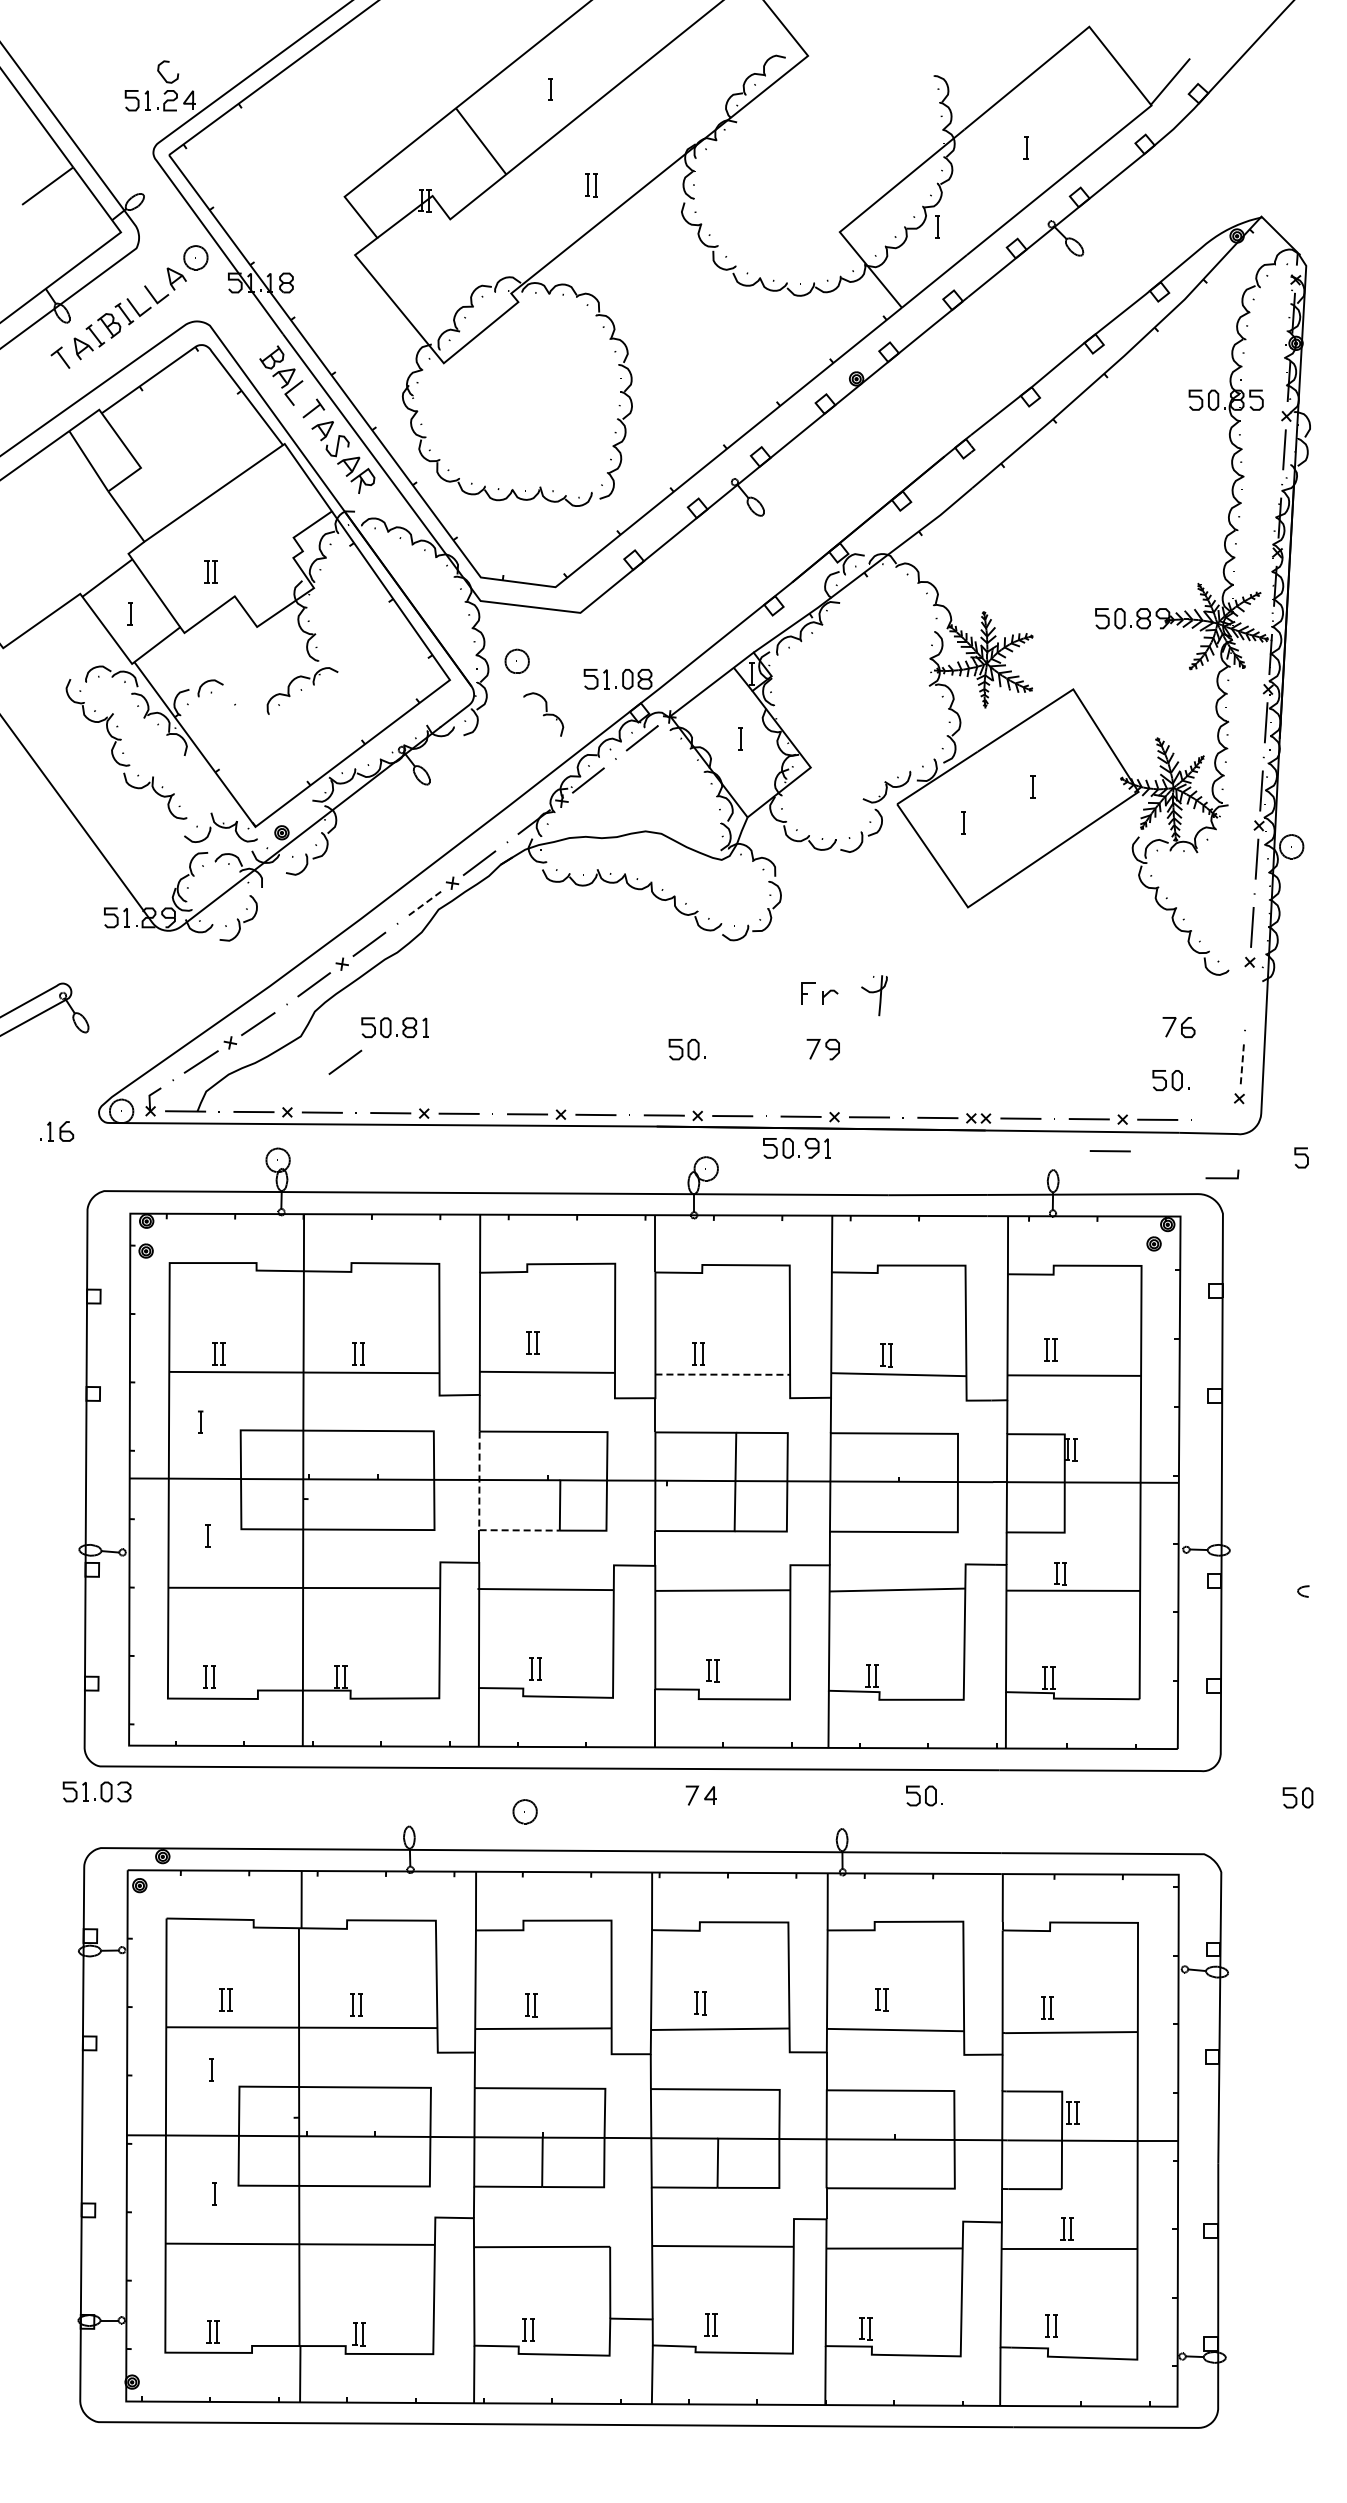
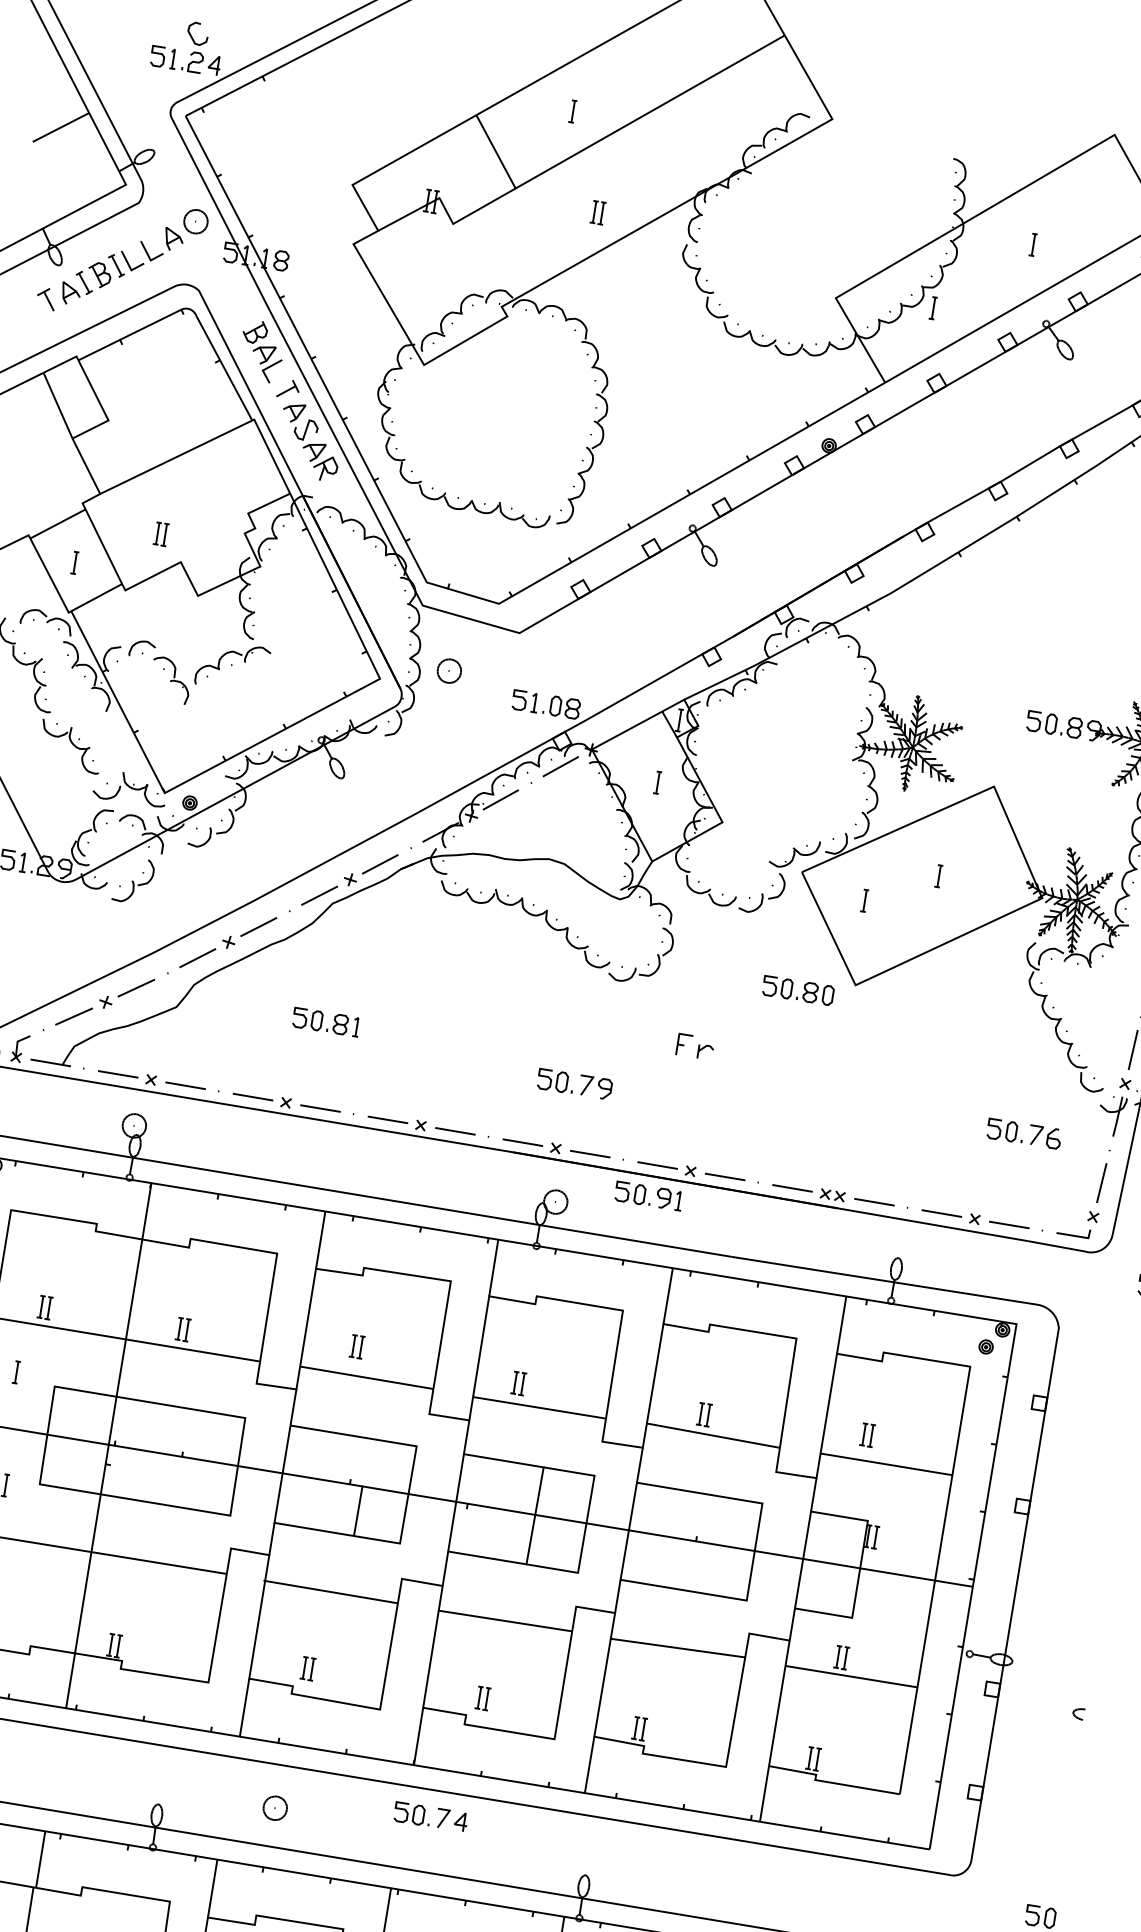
part: (543, 714) -> (170, 680), moved
line: (424, 903) -> (319, 895), dashed -> solid
part: (912, 921) -> (798, 990), added
part: (874, 995) -> (1111, 1115), moved
part: (394, 1027) -> (325, 1021), moved
part: (822, 1049) -> (594, 1087), moved
line: (345, 1061) -> (216, 1038), removed
line: (1242, 1063) -> (1101, 1182), dashed -> solid
part: (1170, 1080) -> (1004, 1130), moved
line: (1109, 1151) -> (956, 1248), removed
line: (1222, 1177) -> (1073, 1234), moved
line: (723, 1374) -> (540, 1407), dashed -> solid
line: (479, 1521) -> (276, 1514), dashed -> solid
part: (924, 1795) -> (412, 1813), moved

